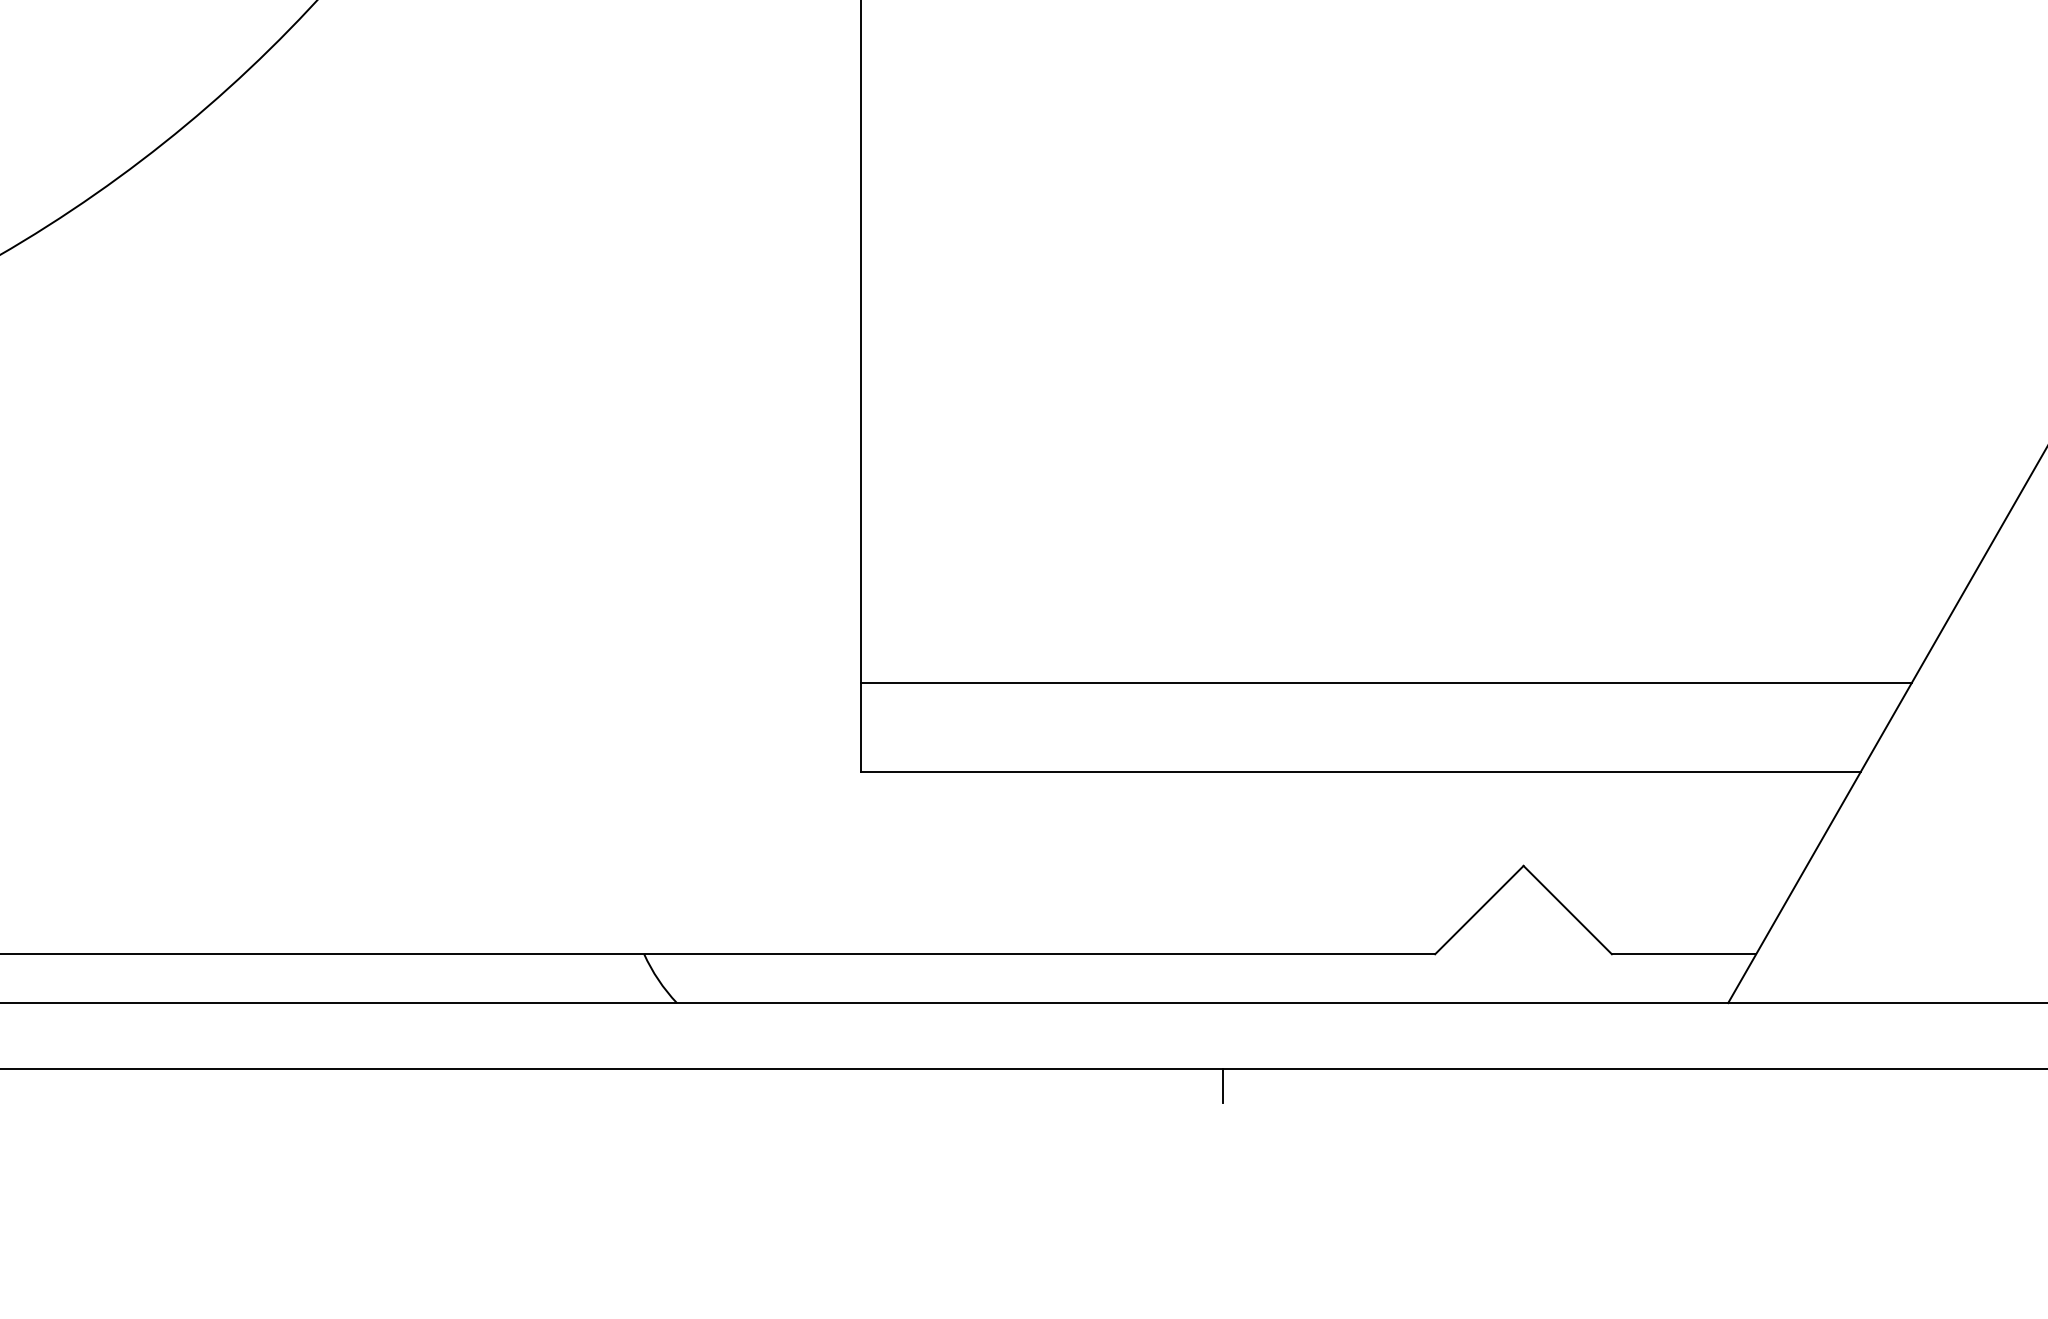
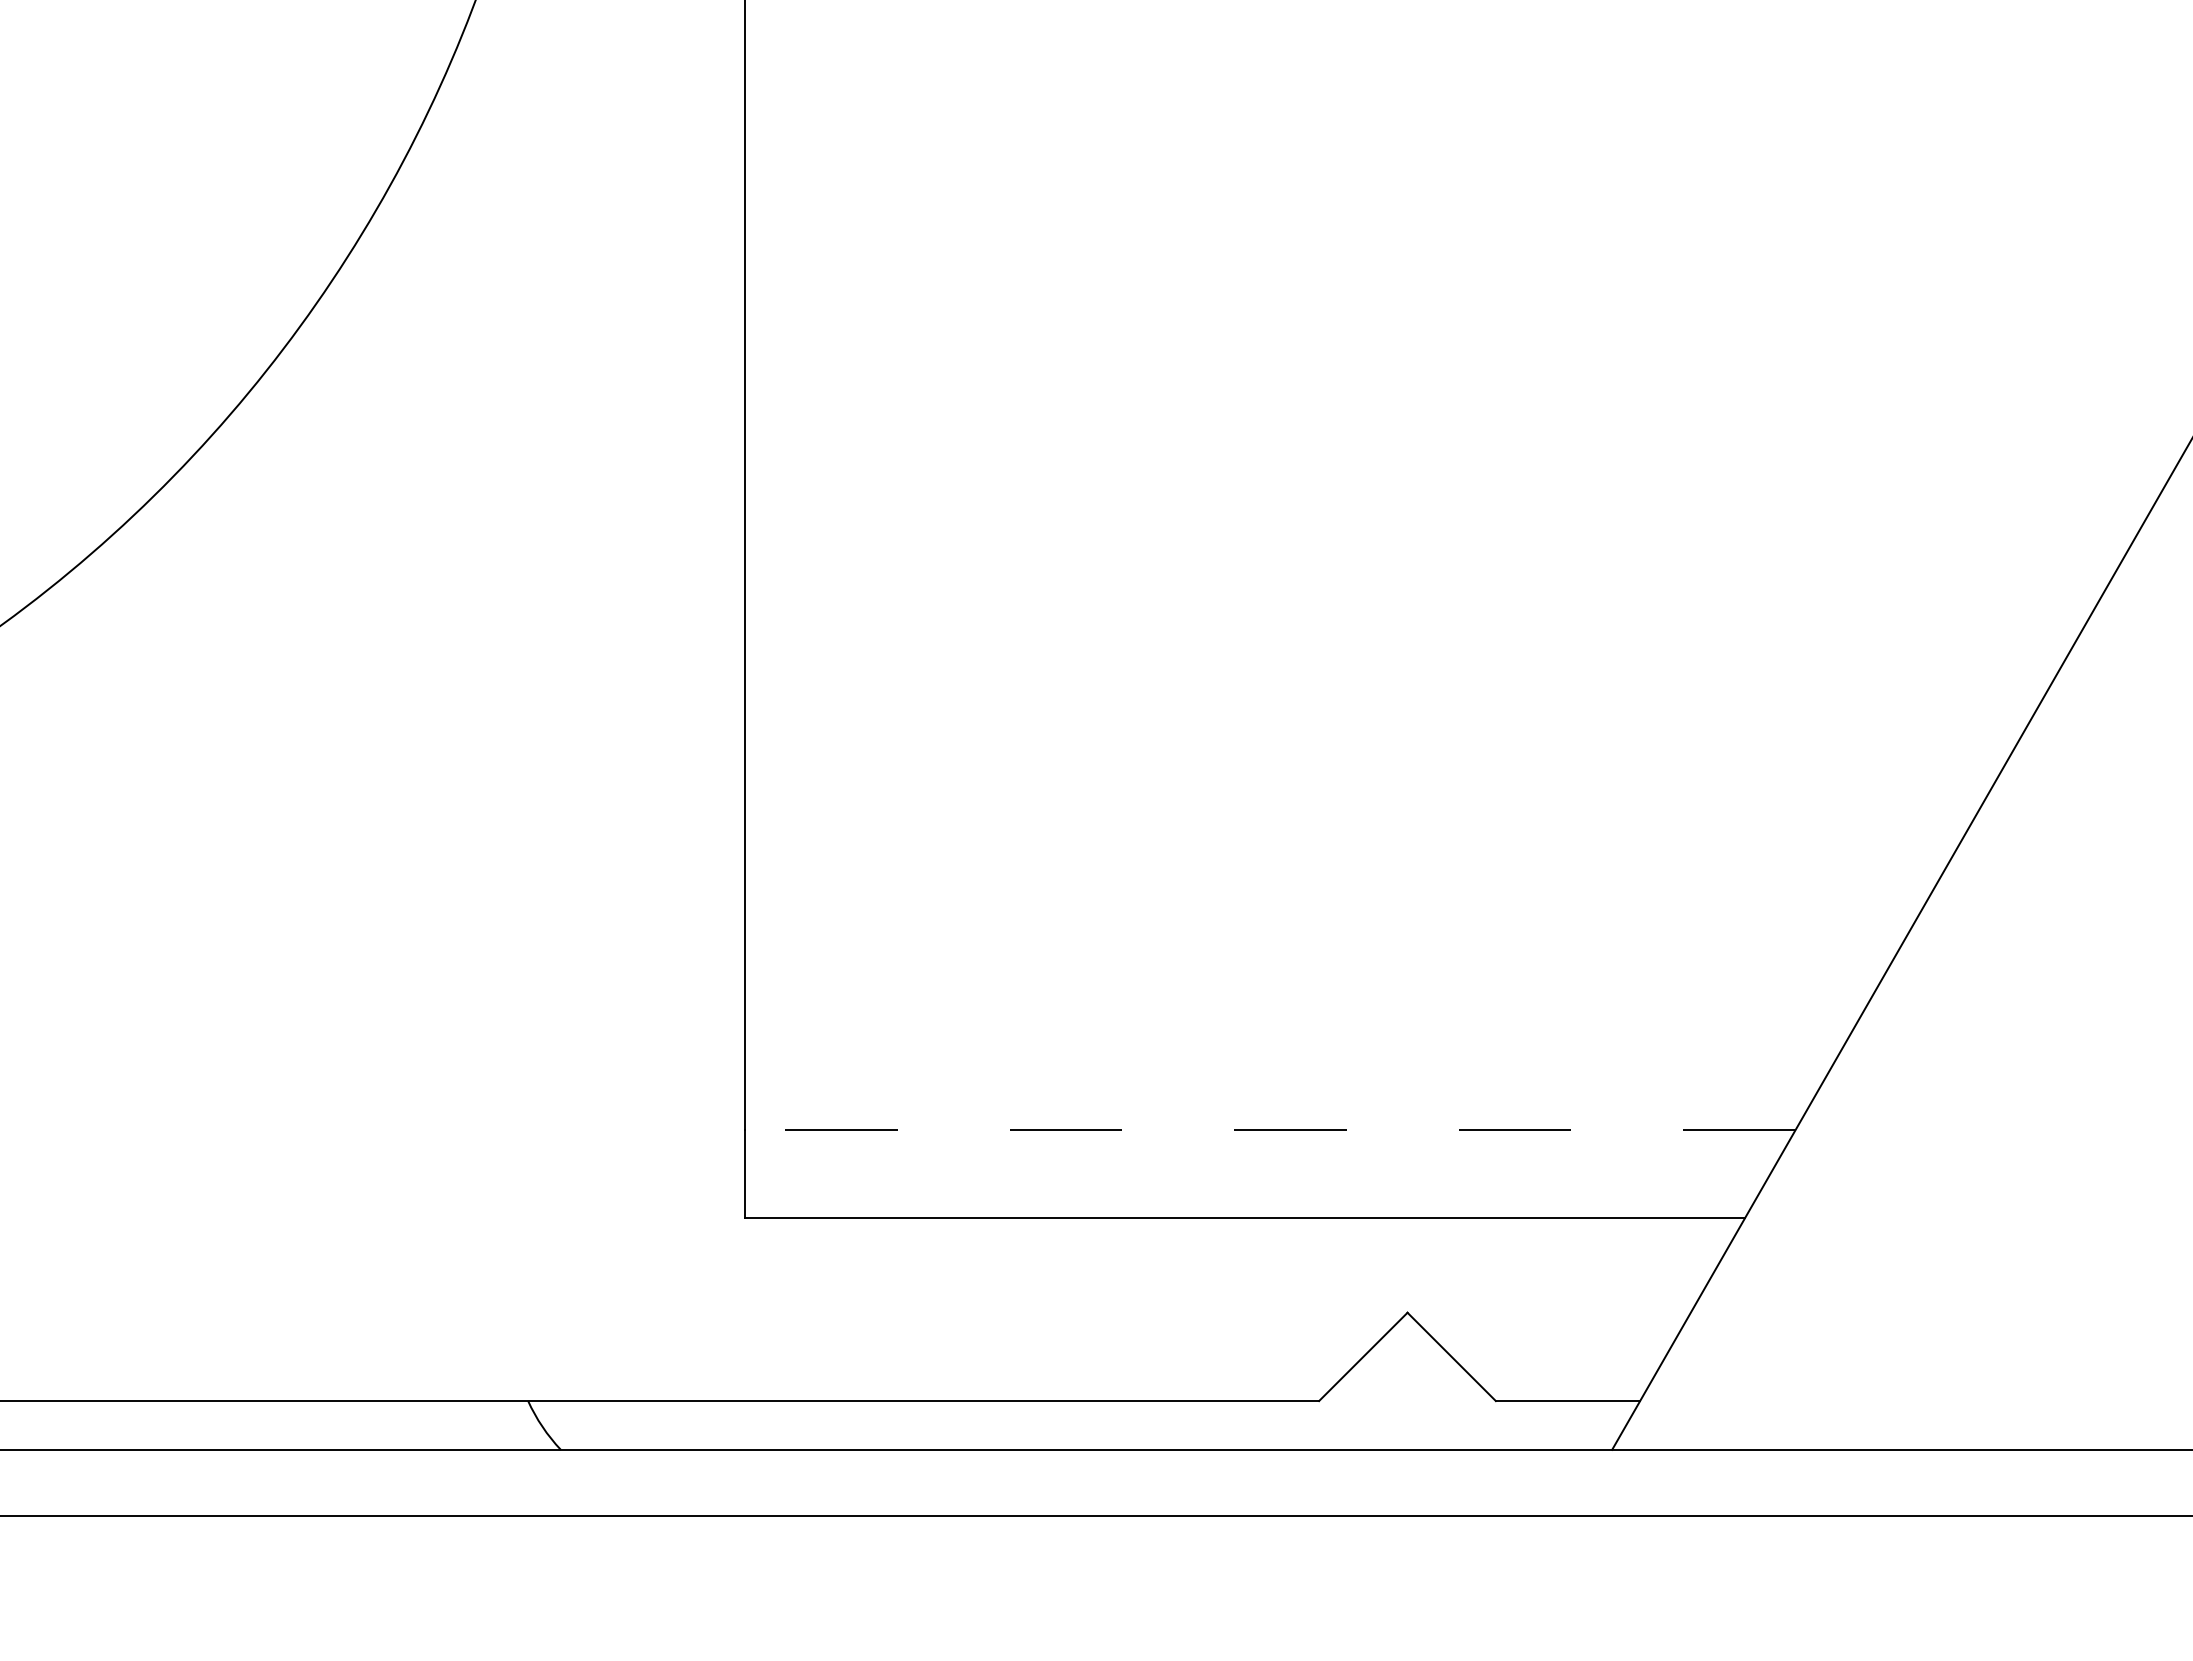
line: (1385, 683) -> (1269, 1130), solid -> dashed
line: (1223, 1085) -> (1107, 1532), removed

